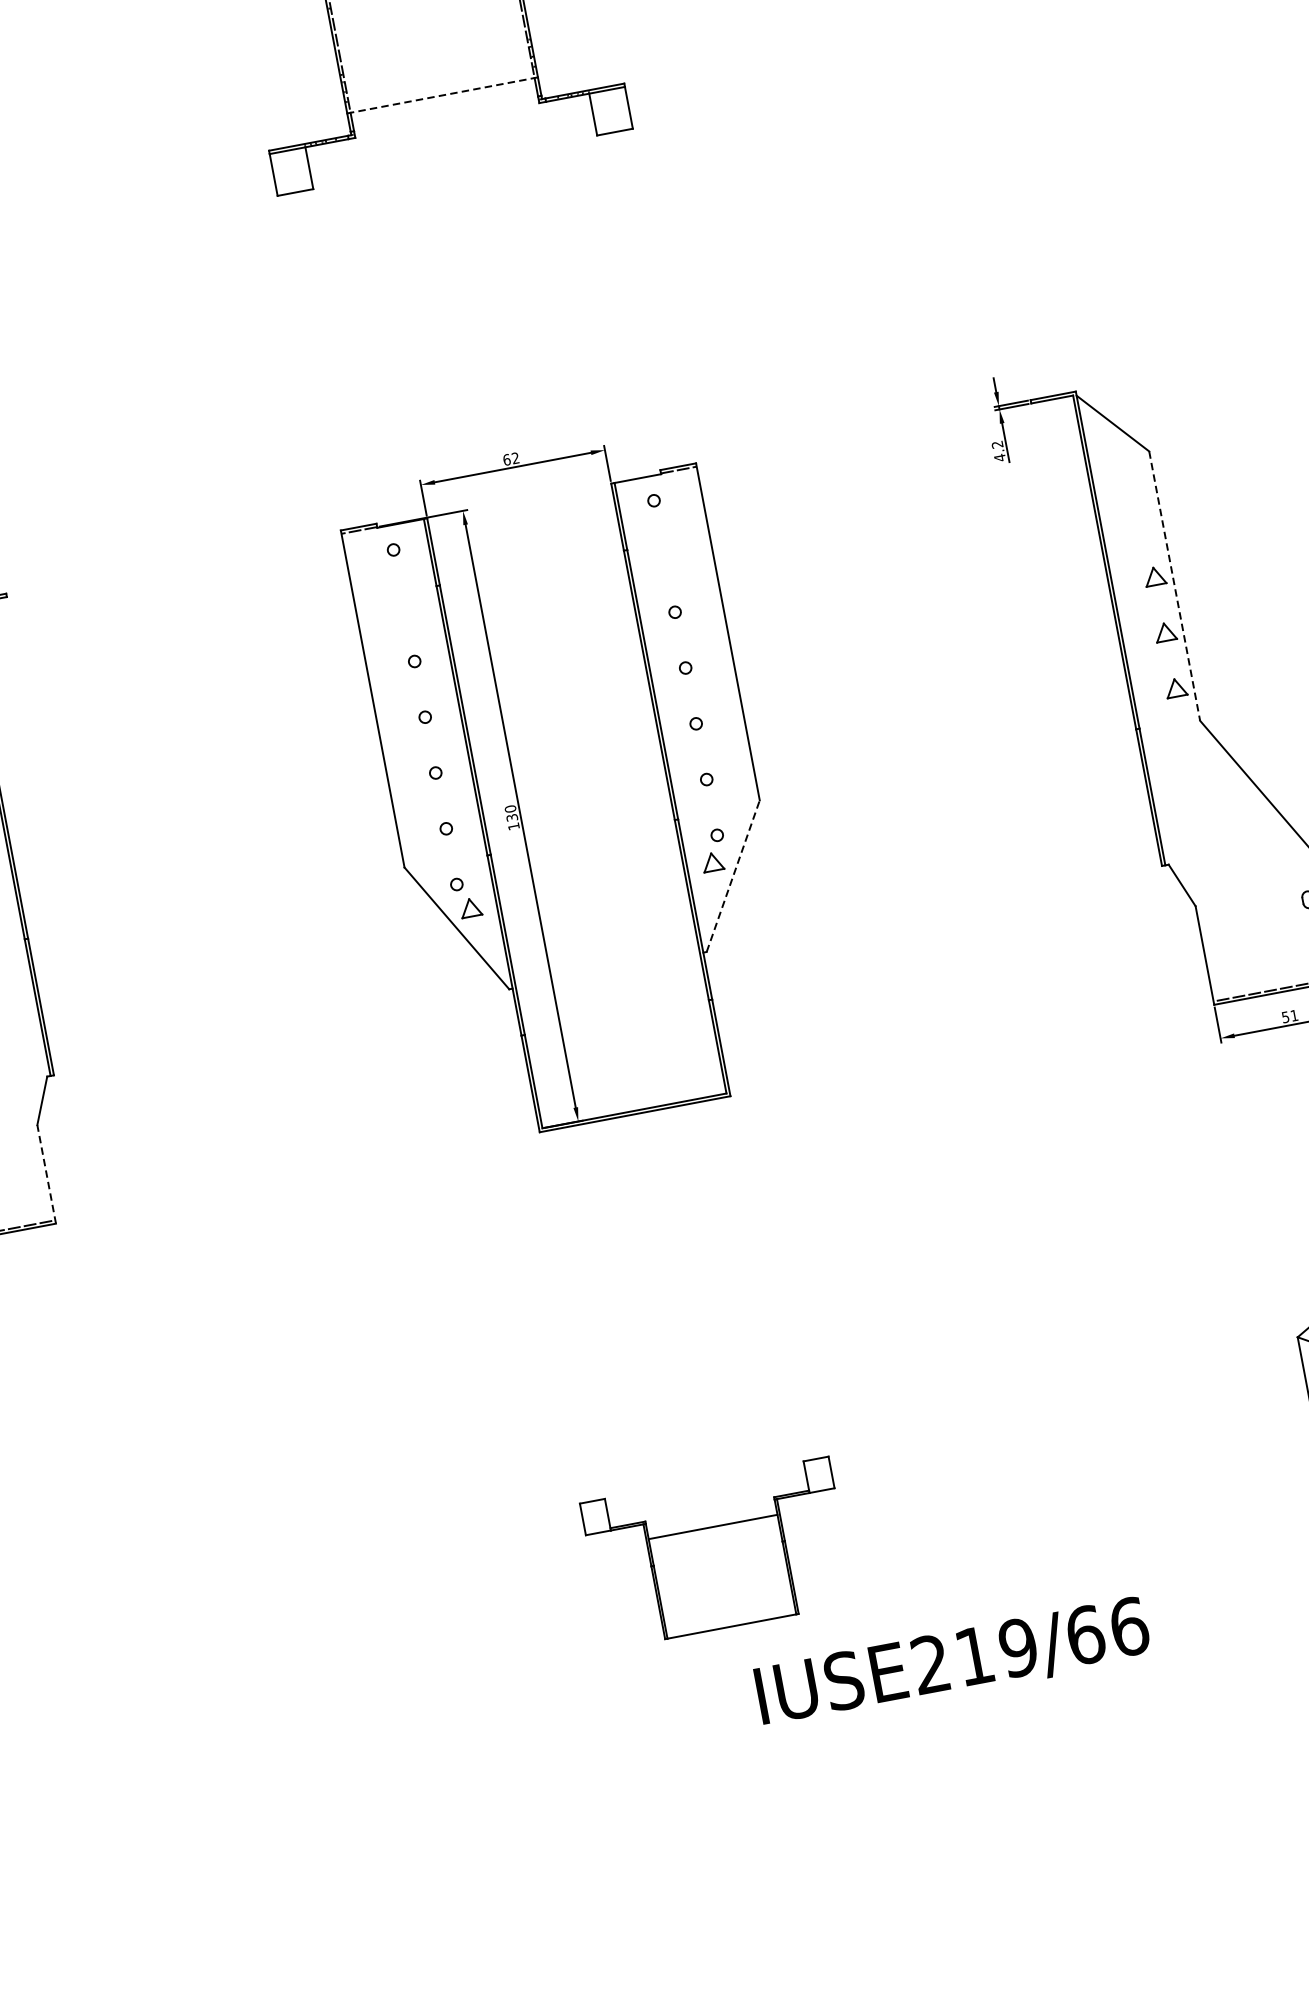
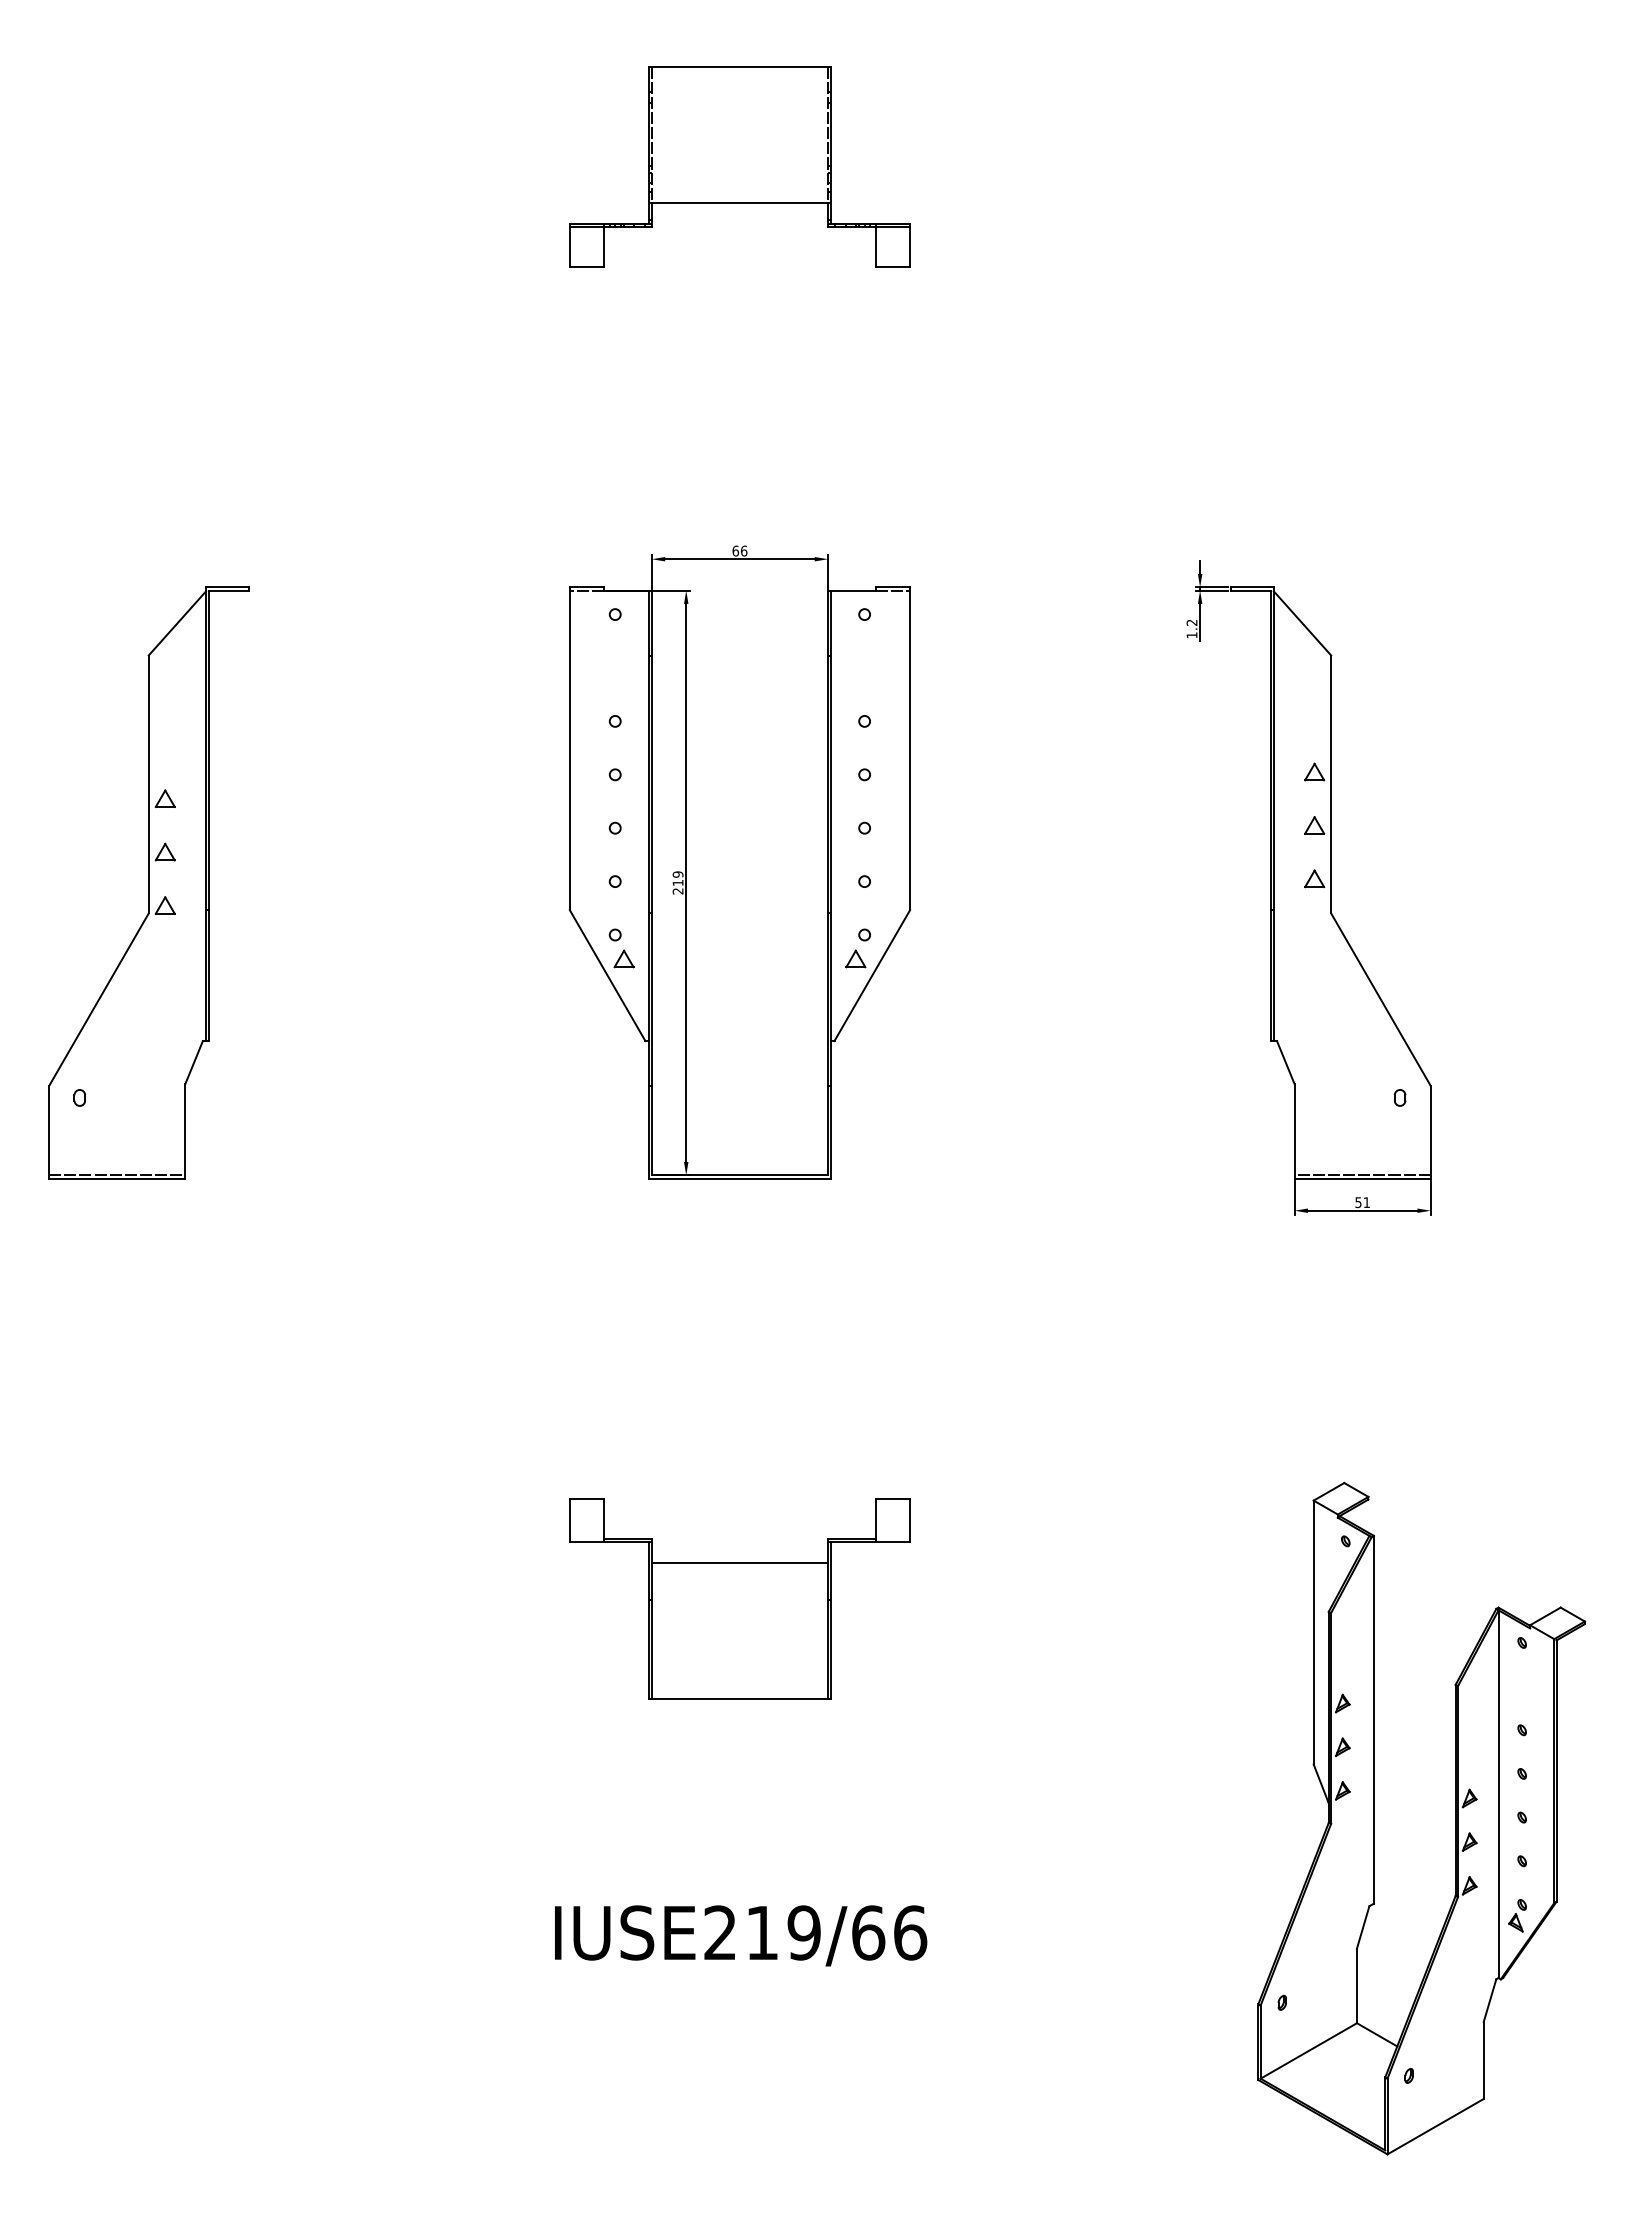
line: (442, 95) -> (739, 202), dashed -> solid
text: (515, 457) -> (744, 550), 62 -> 66
text: (999, 458) -> (1191, 635), 4.2 -> 1.2
line: (1175, 586) -> (1331, 784), dashed -> solid
text: (511, 817) -> (677, 882), 130 -> 219
line: (733, 876) -> (872, 975), dashed -> solid
line: (46, 1173) -> (185, 1130), dashed -> solid
part: (717, 1552) -> (739, 1598), size x1.43
text: (953, 1662) -> (741, 1935), moved

